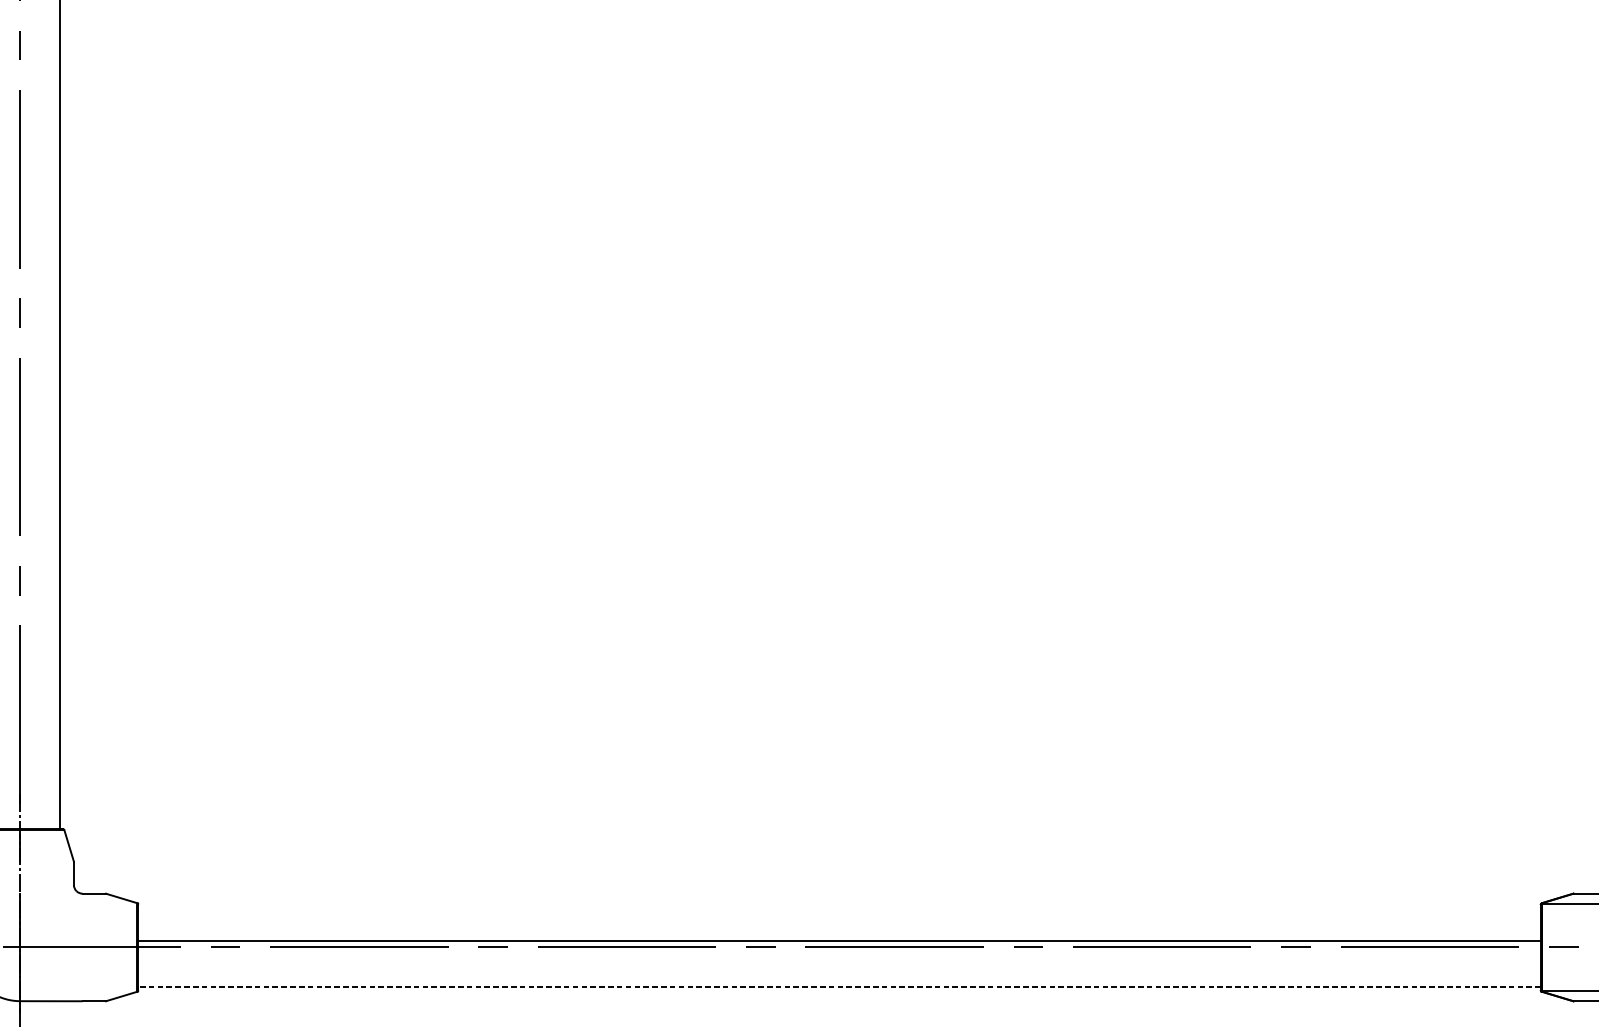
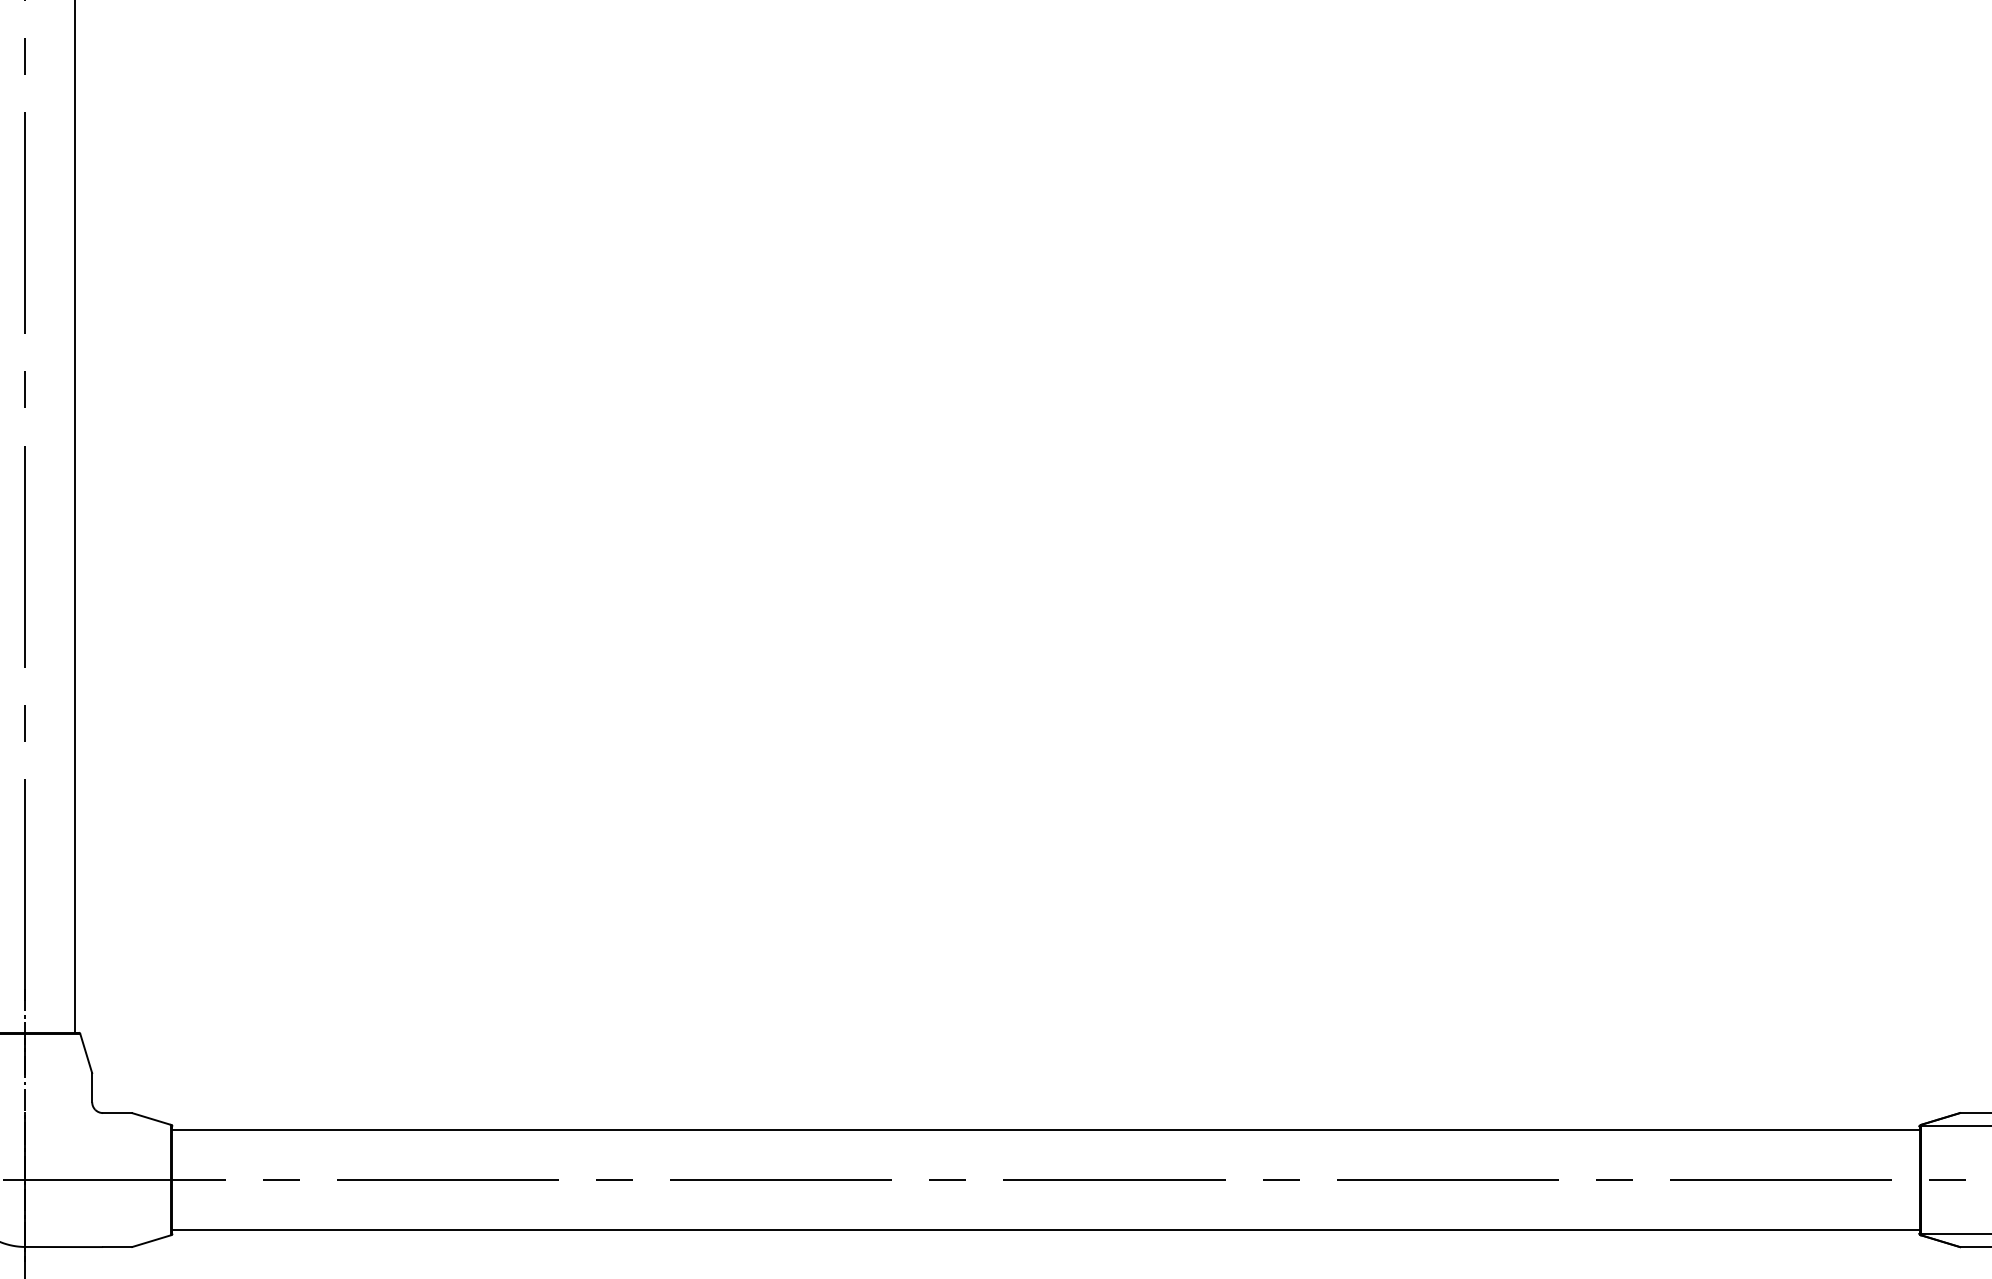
line: (839, 940) -> (1045, 1130), moved
line: (839, 987) -> (1045, 1229), dashed -> solid

